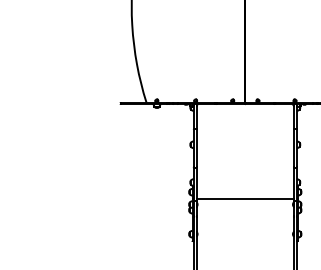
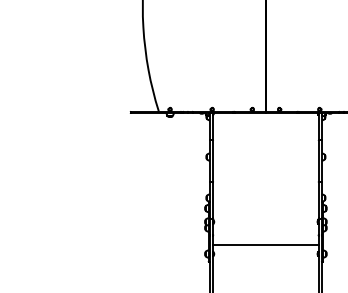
line: (244, 198) -> (265, 244), moved

